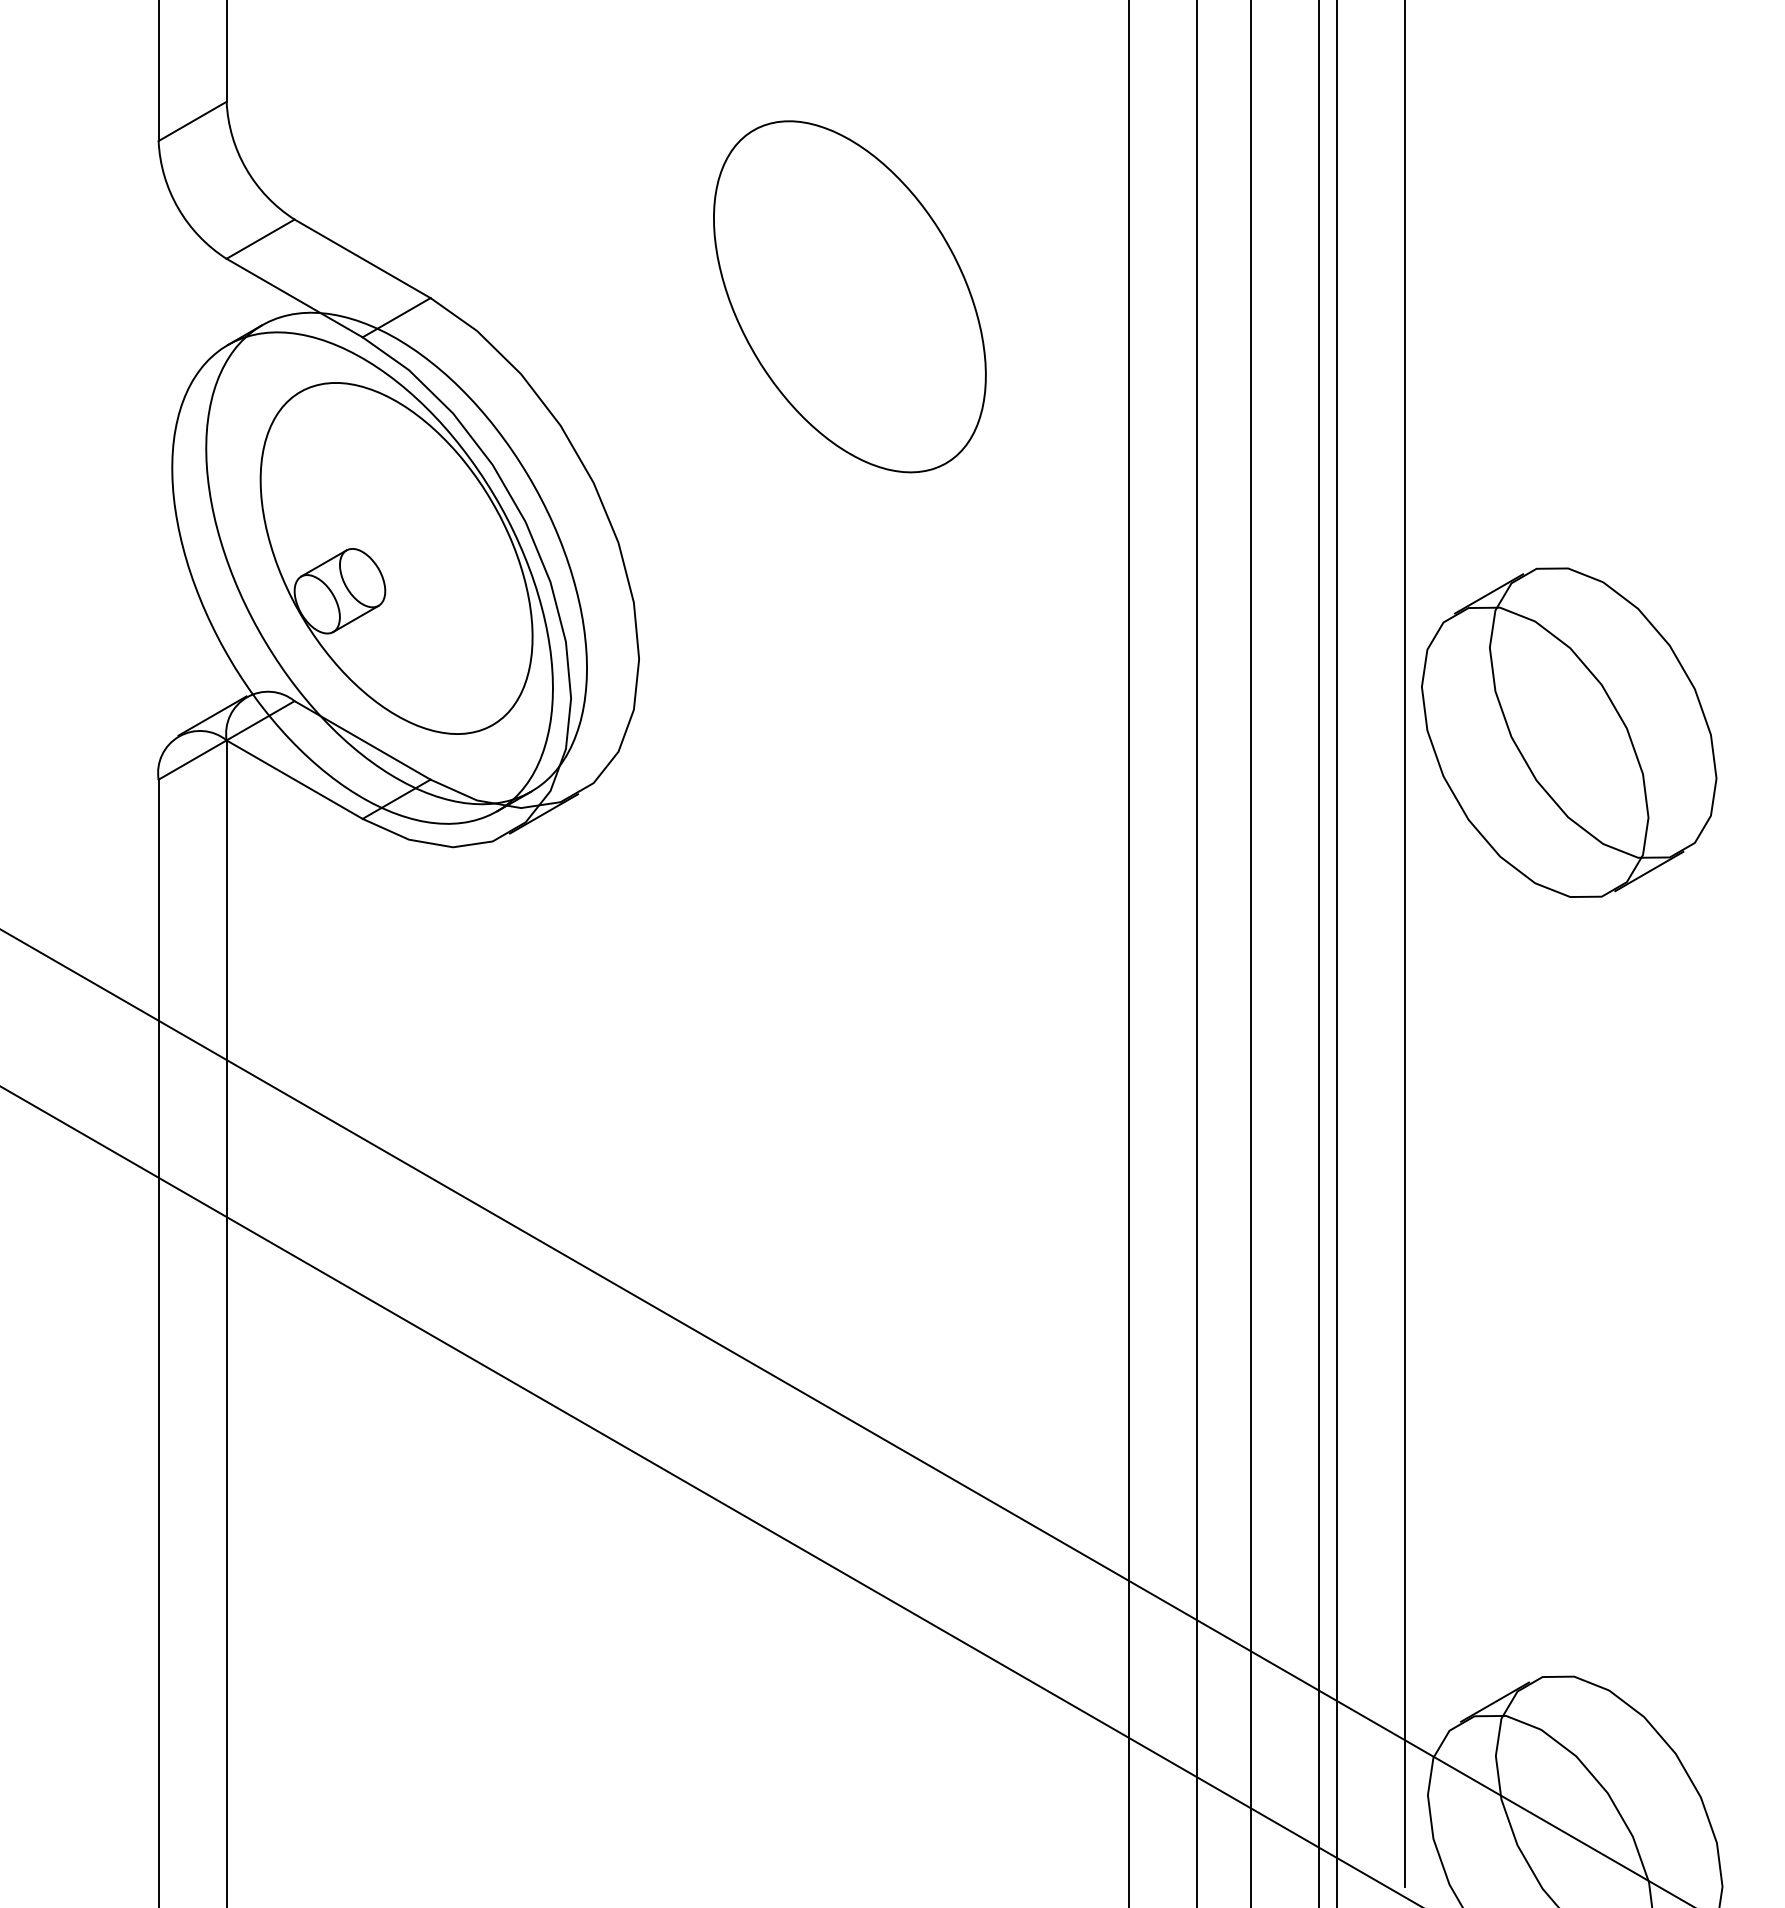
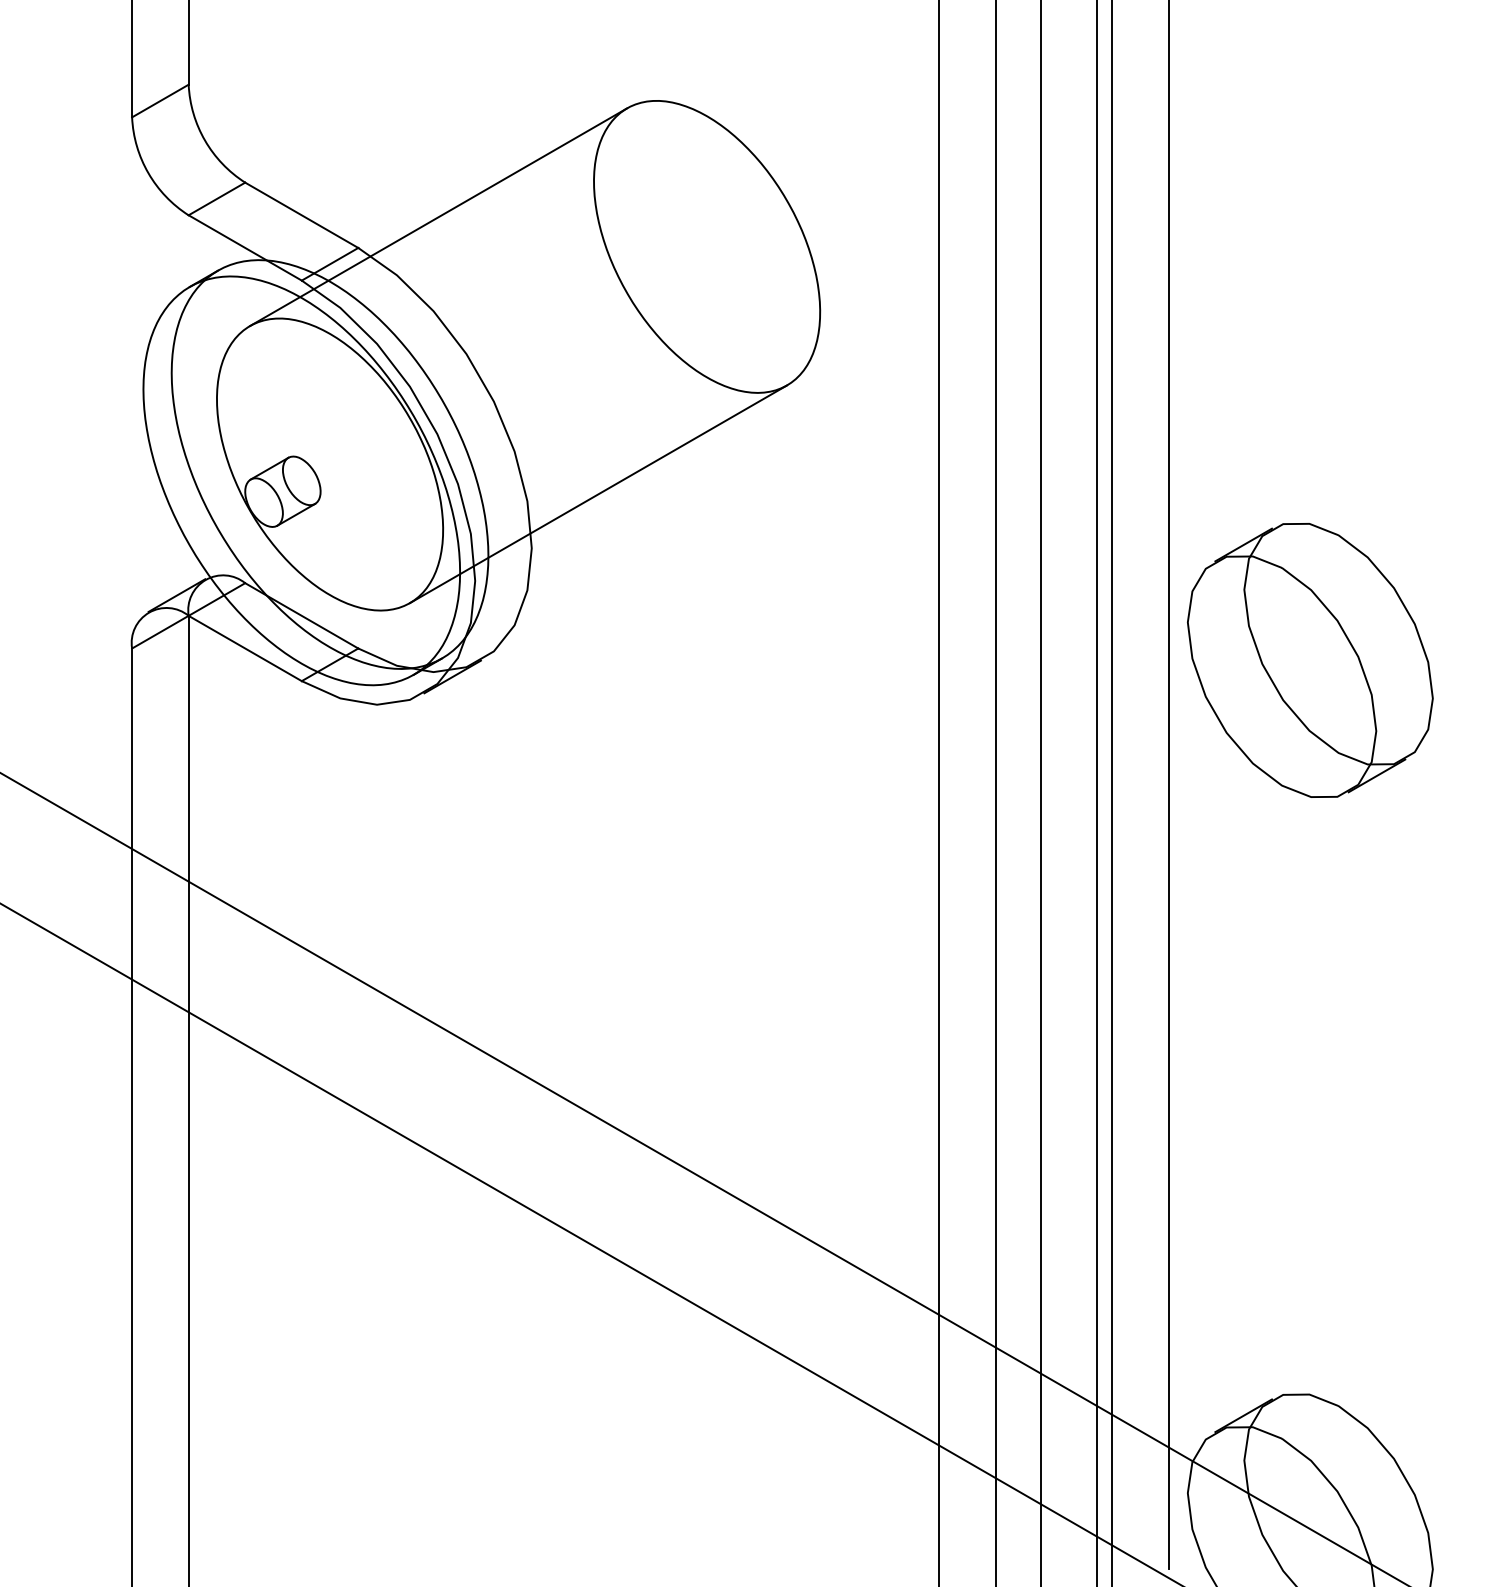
line: (527, 261) -> (438, 217), added
line: (719, 594) -> (598, 494), added
part: (1569, 732) -> (1310, 660), moved

